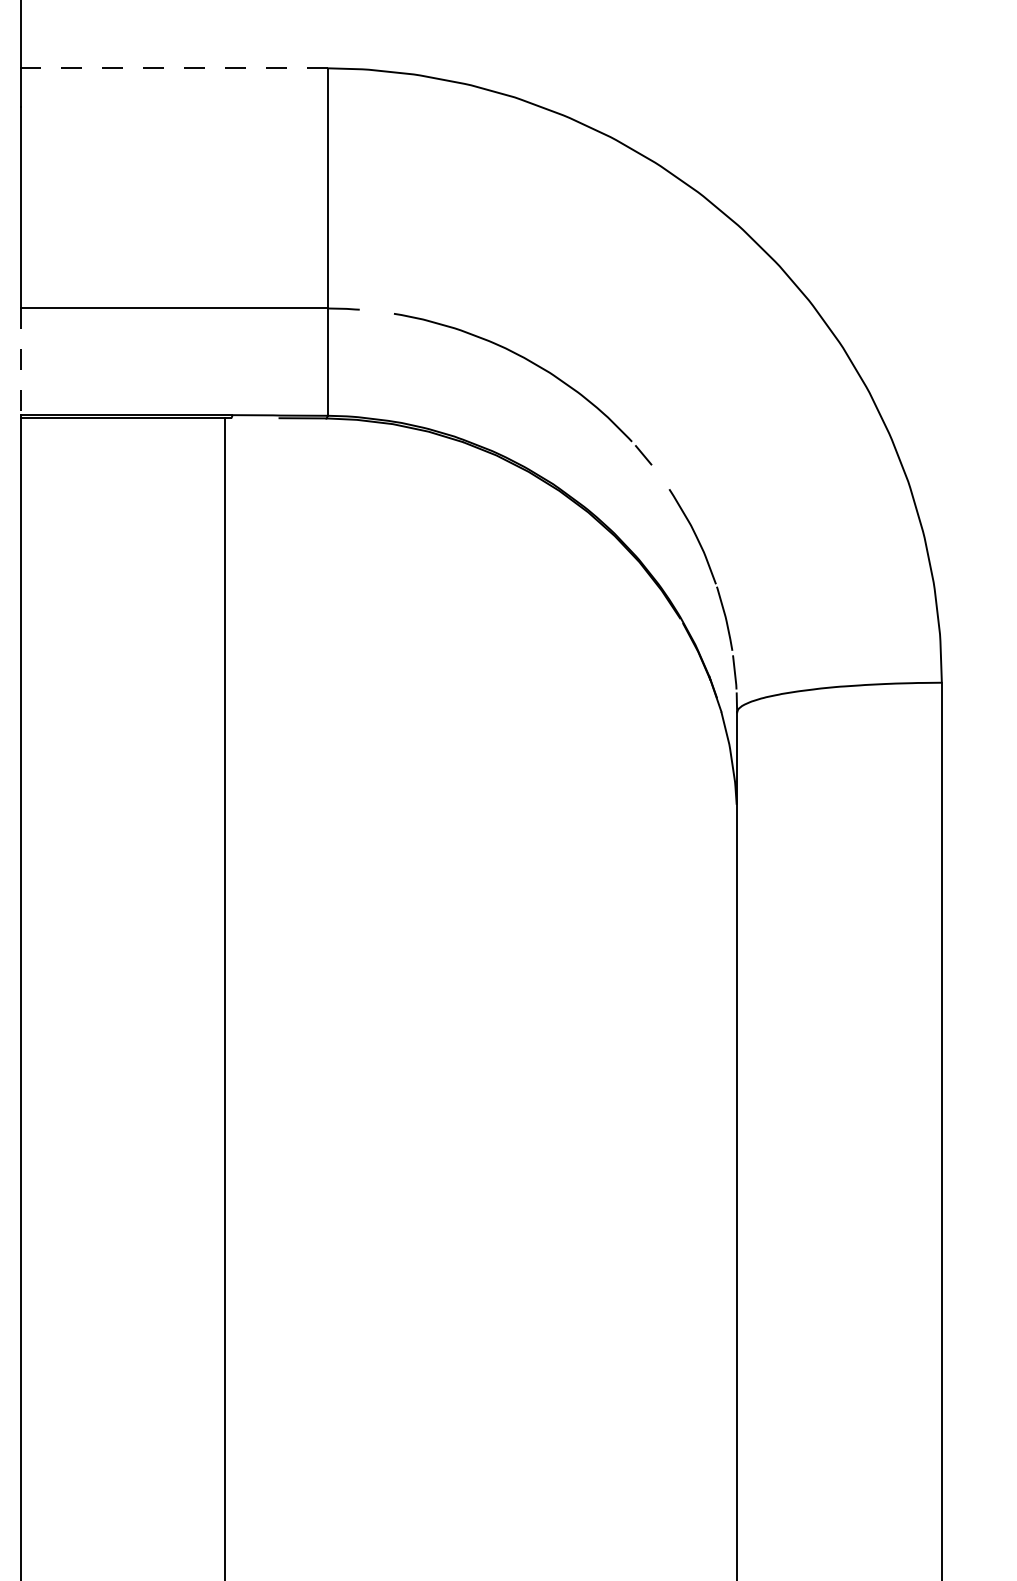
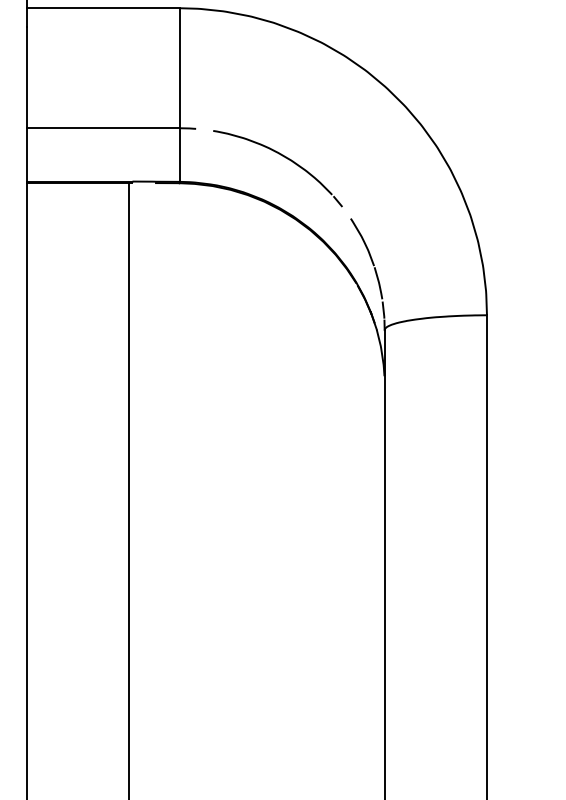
line: (174, 68) -> (103, 8), dashed -> solid
line: (20, 361) -> (26, 154), dashed -> solid

